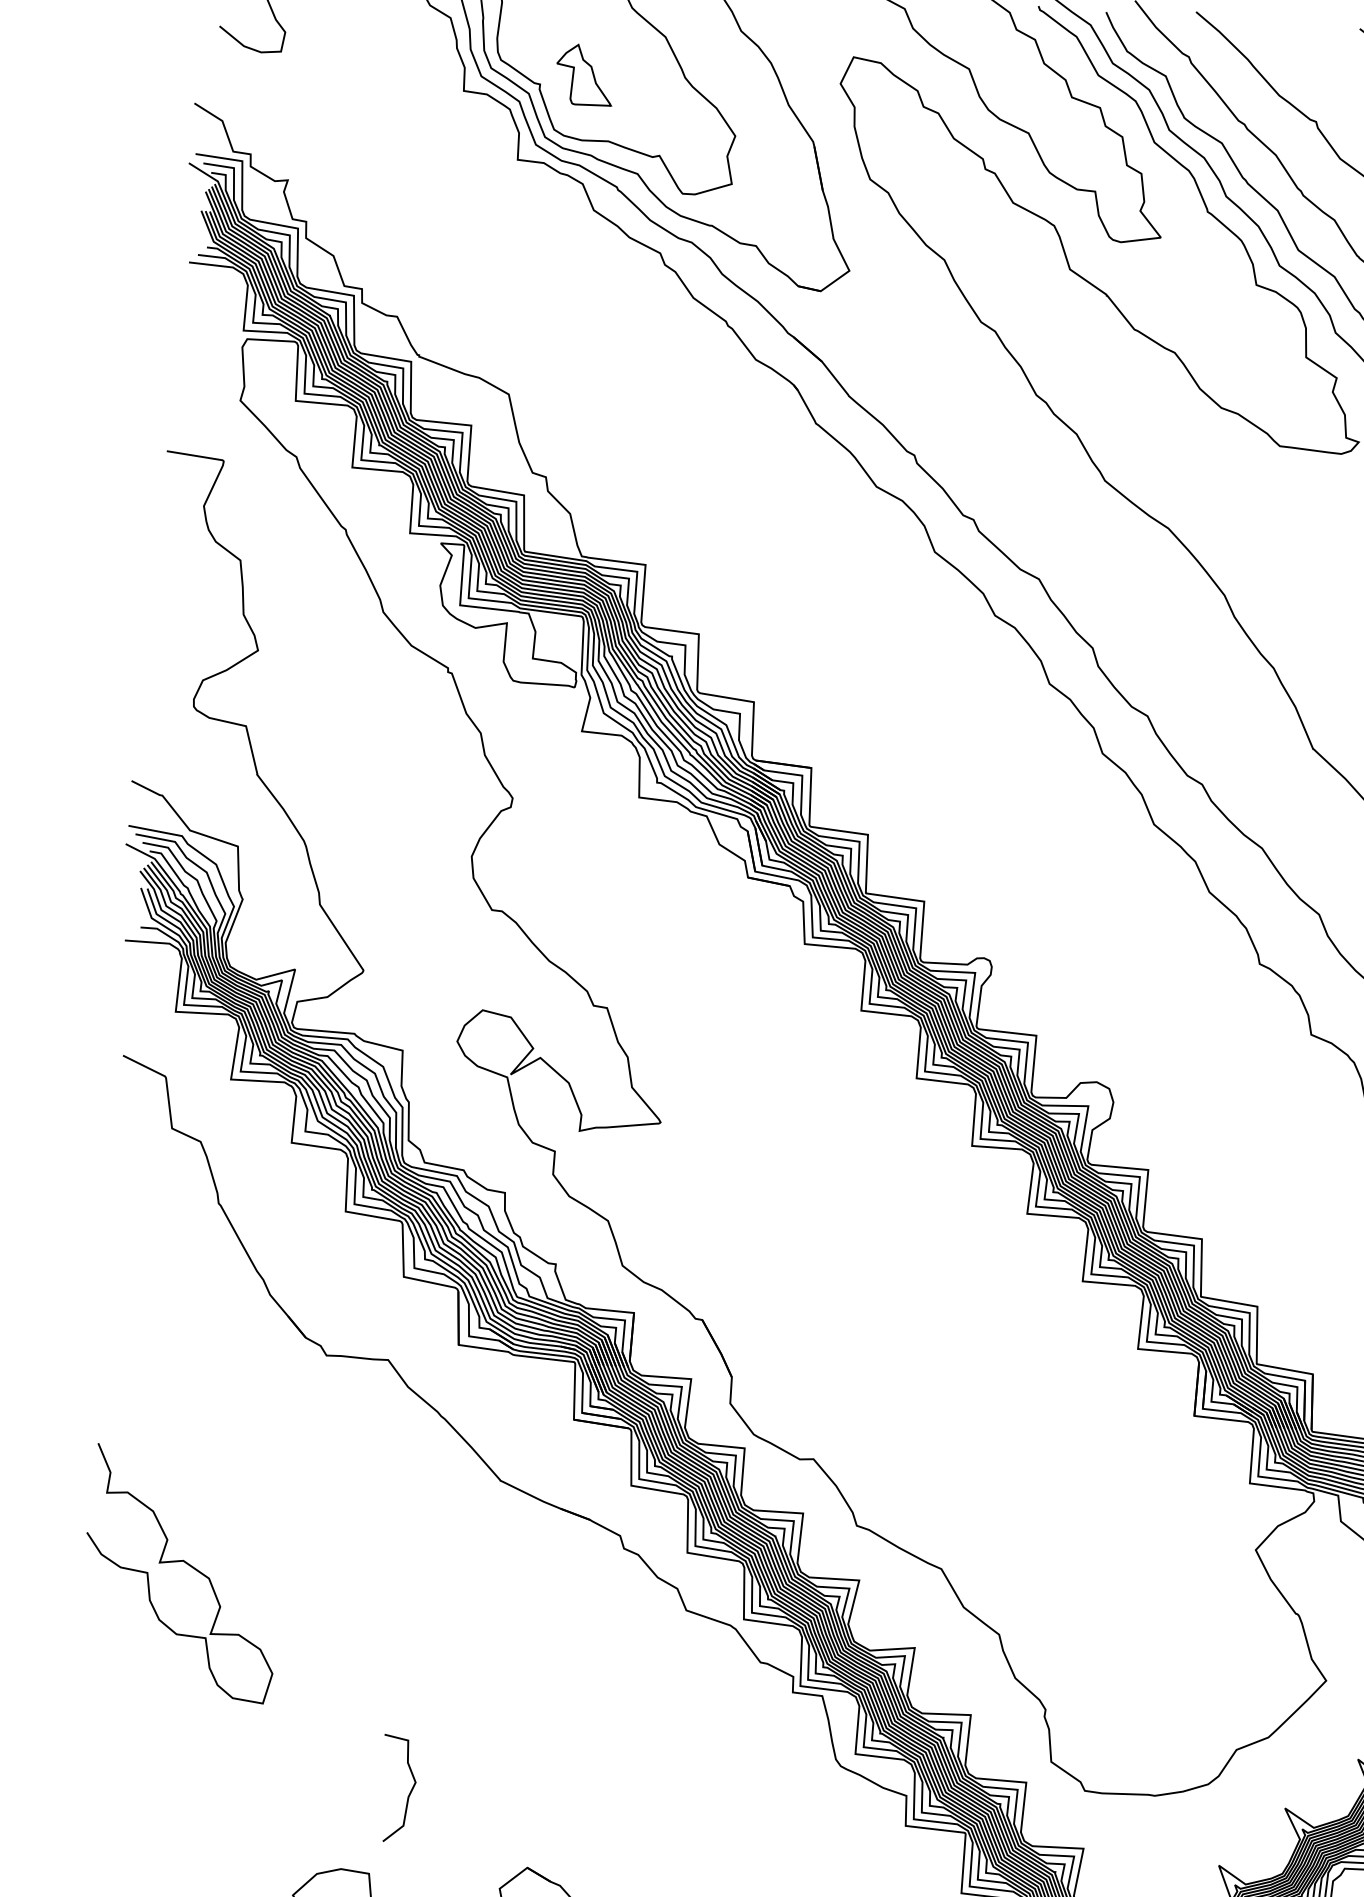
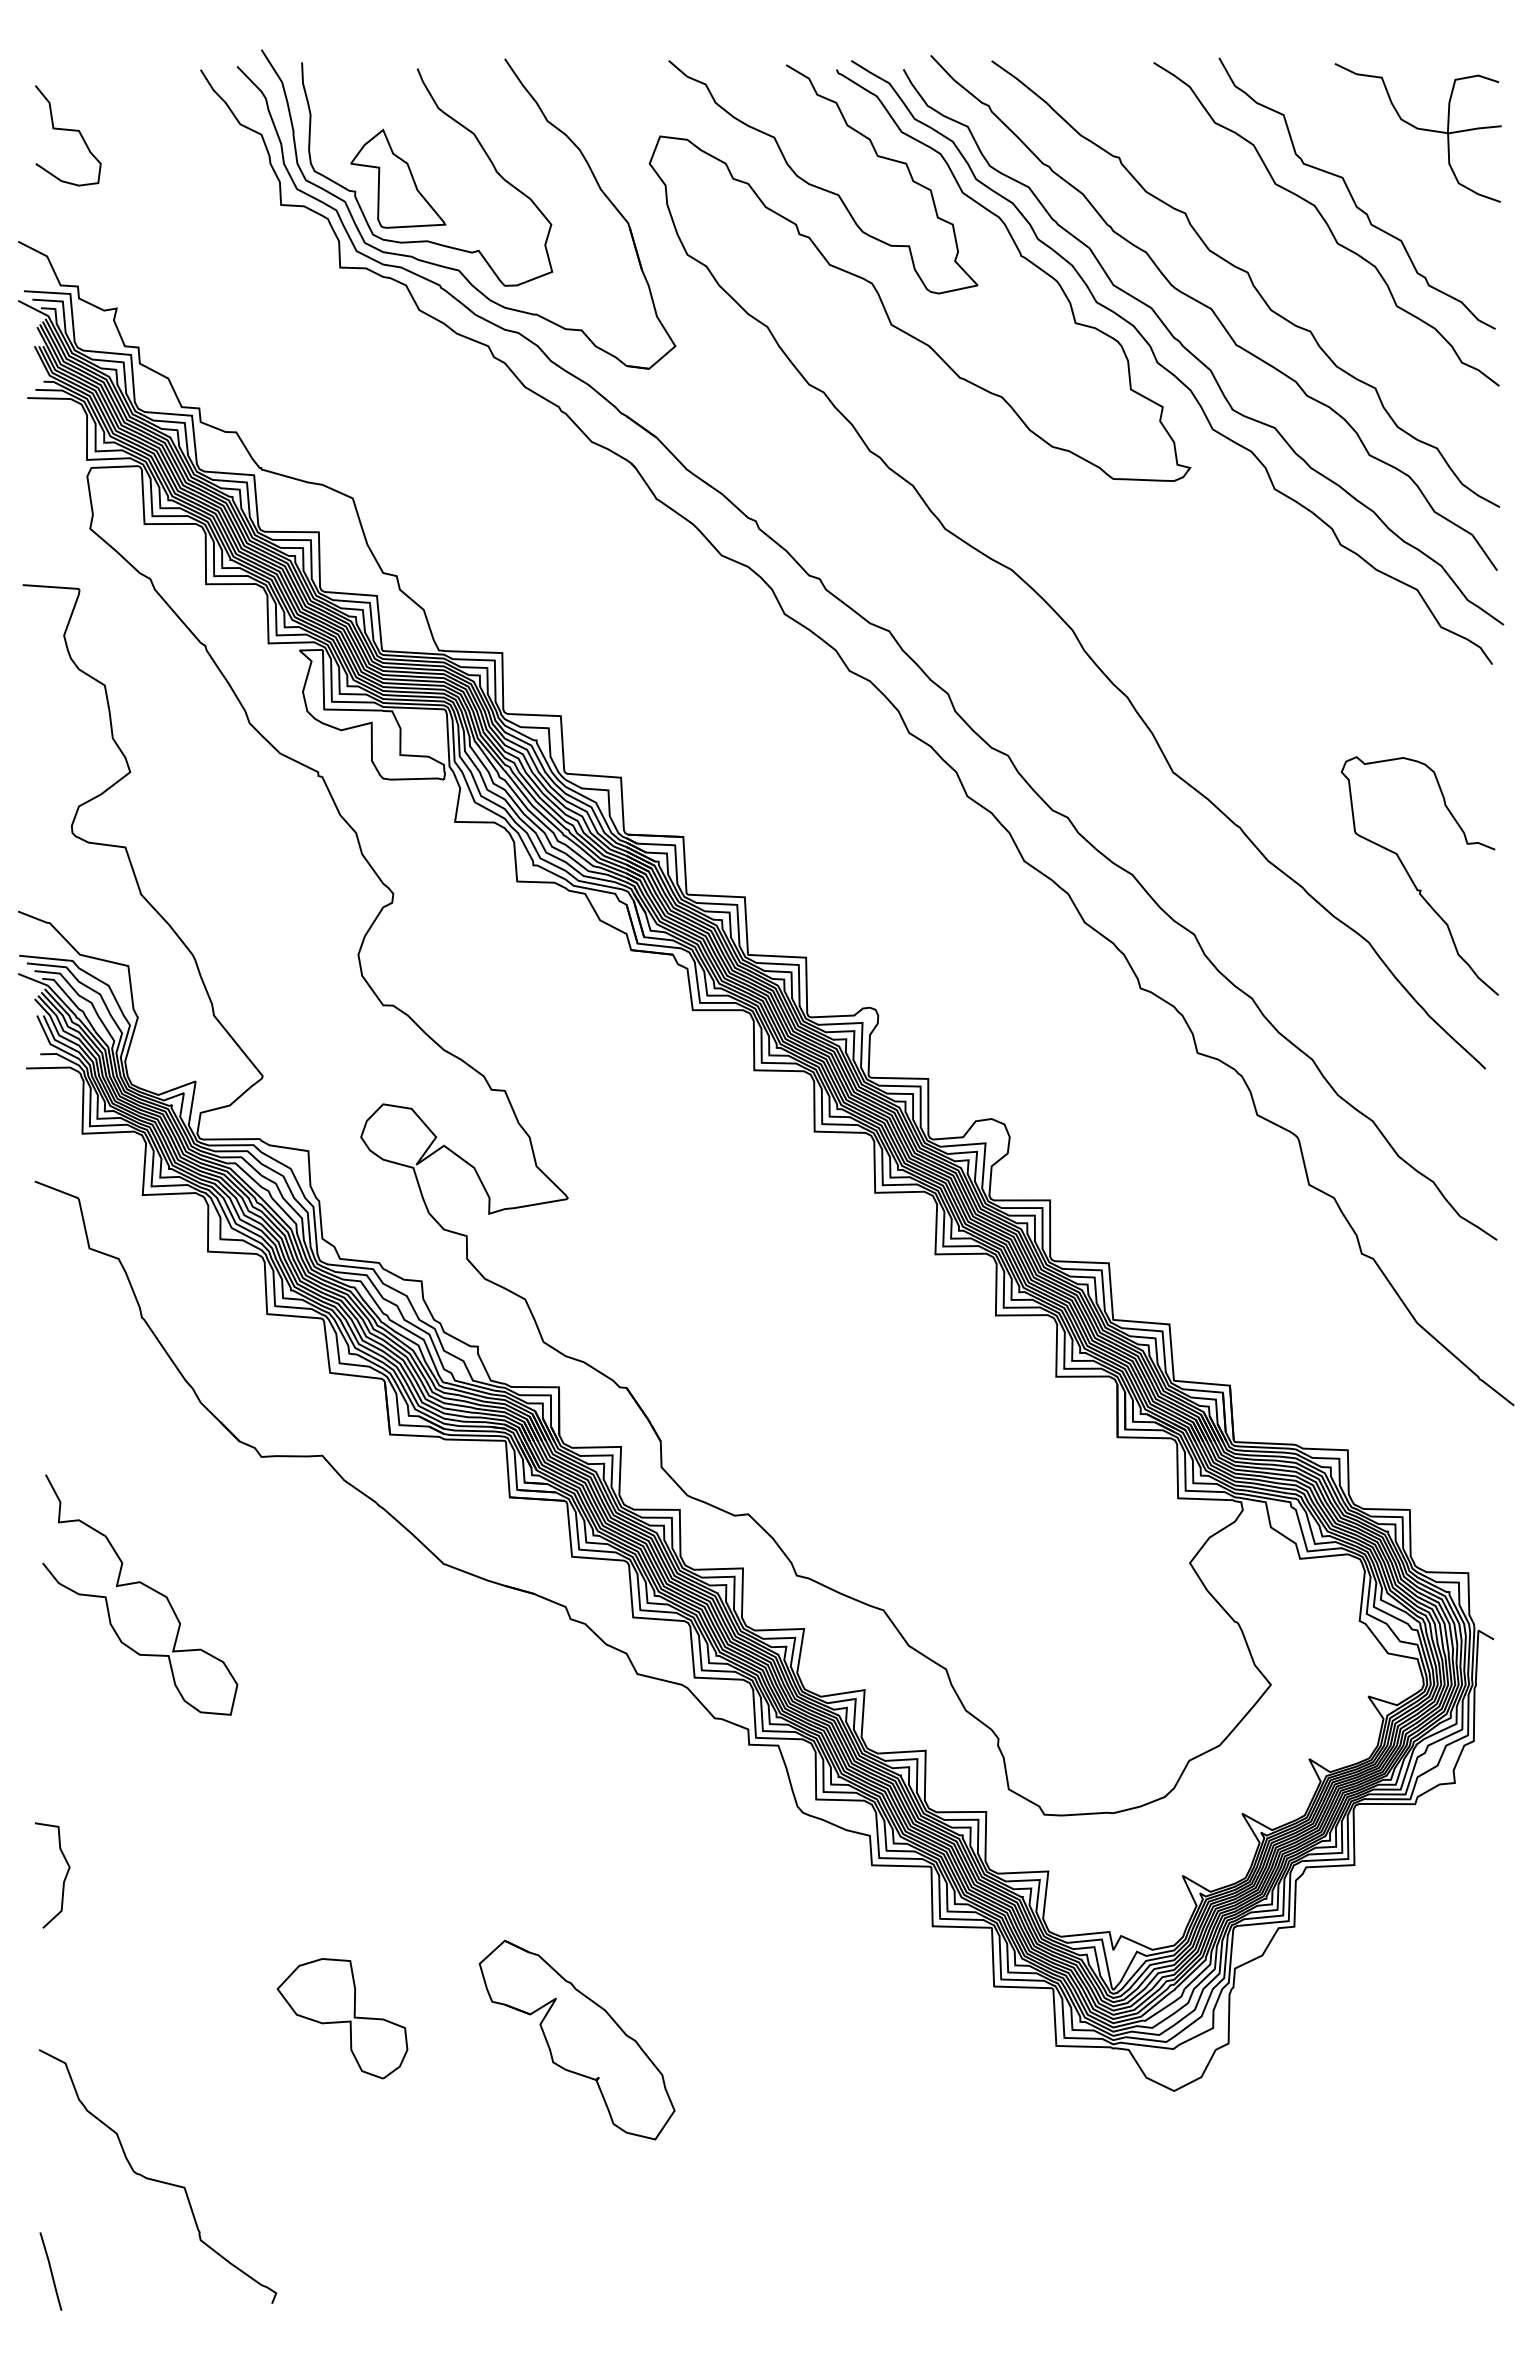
part: (585, 75) -> (398, 178), size x1.67
curve: (188, 1565) -> (145, 1586), moved
curve: (408, 1795) -> (63, 1880), moved

